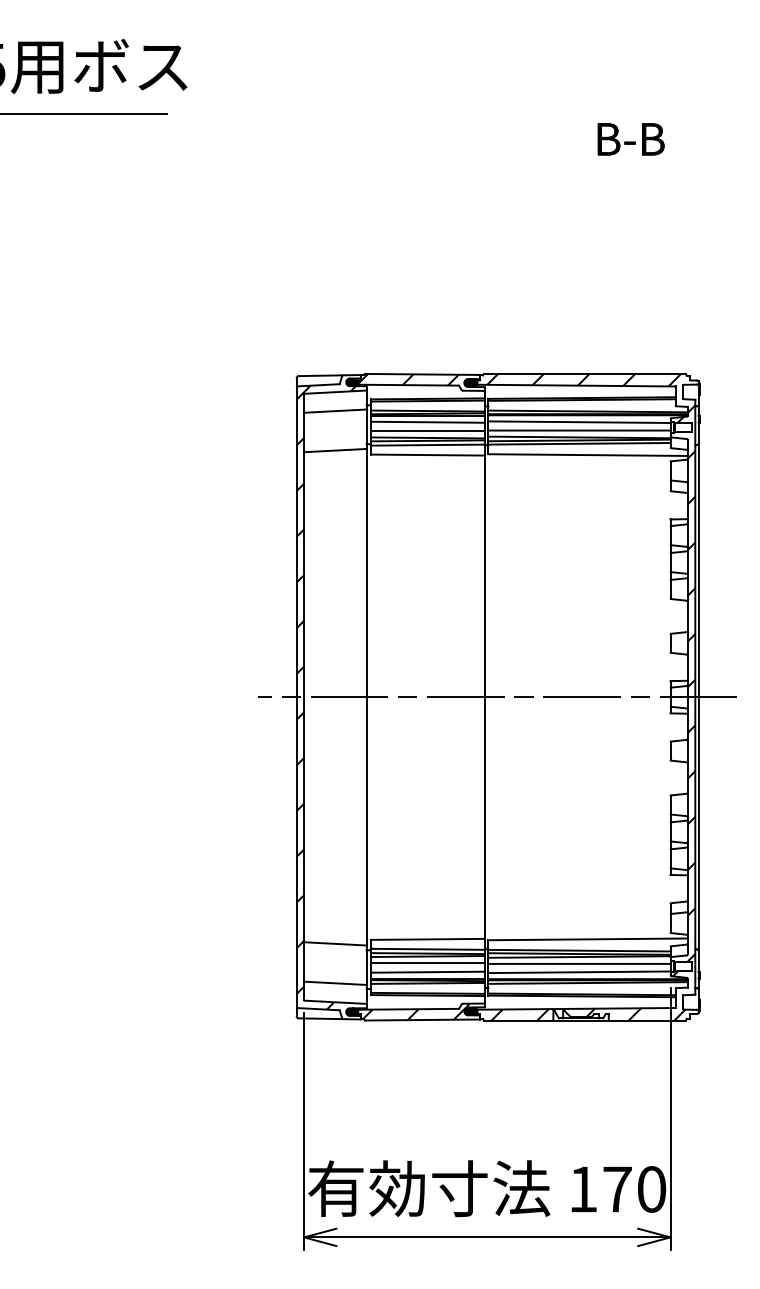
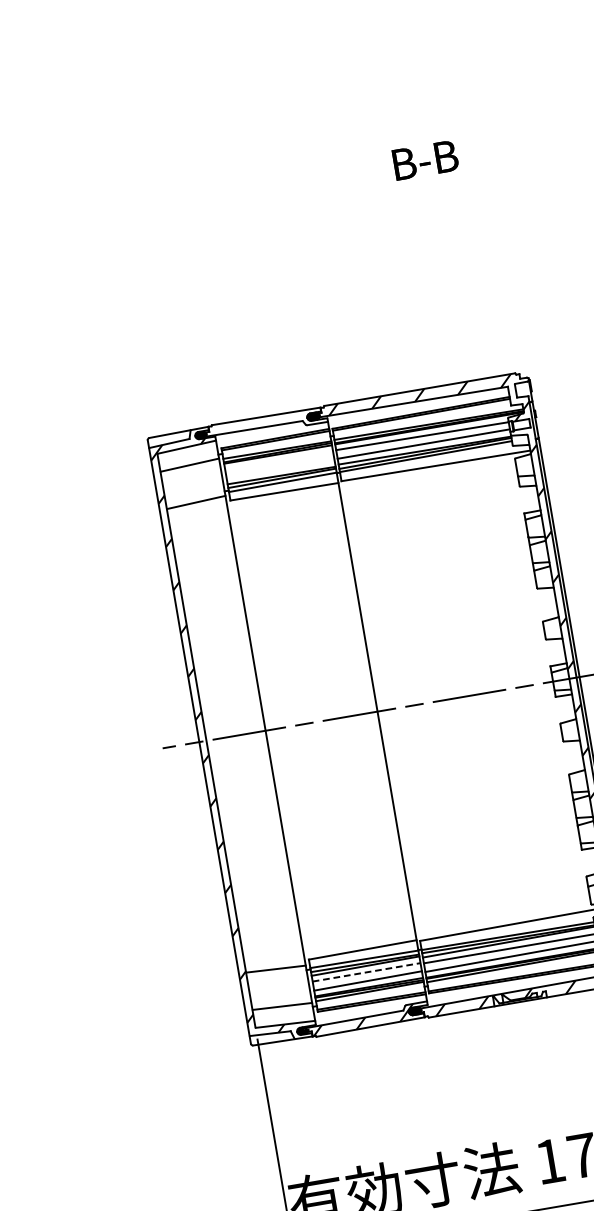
hatch: (407, 379) -> (252, 423), removed
line: (427, 421) -> (278, 460), removed
line: (427, 431) -> (280, 469), removed
line: (428, 963) -> (367, 972), solid -> dashed

